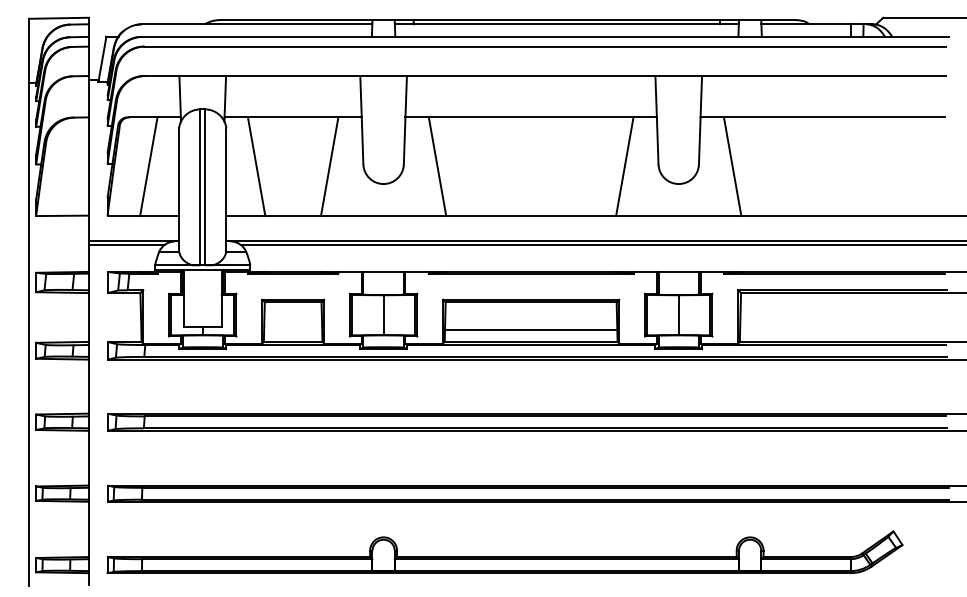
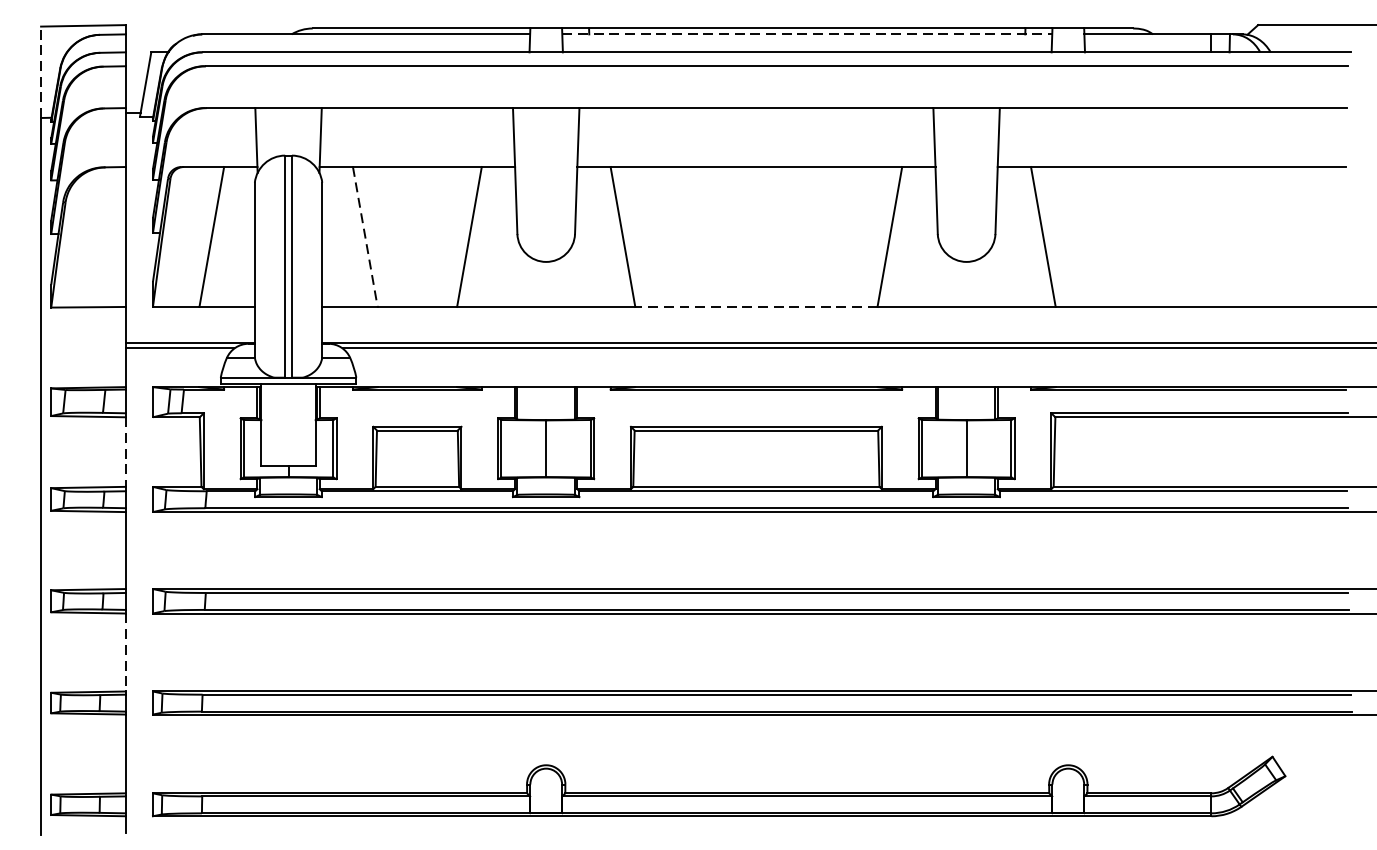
line: (566, 24) -> (806, 34), solid -> dashed
line: (29, 50) -> (41, 71), solid -> dashed
line: (256, 166) -> (365, 236), solid -> dashed
line: (530, 215) -> (755, 306), solid -> dashed
line: (88, 318) -> (125, 453), solid -> dashed
line: (531, 330) -> (756, 470), removed
line: (88, 458) -> (125, 652), solid -> dashed

